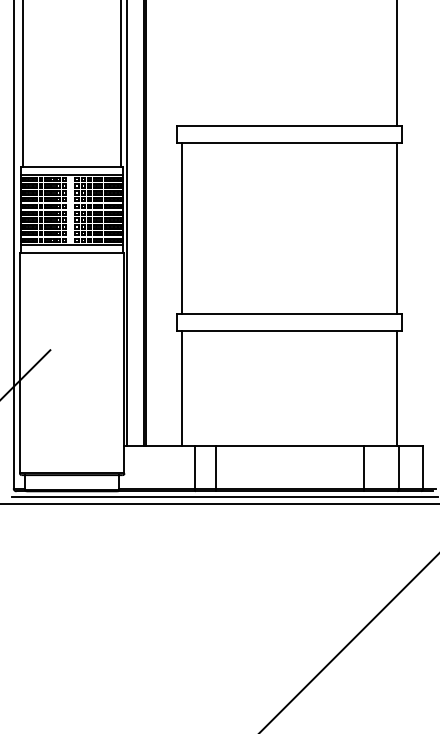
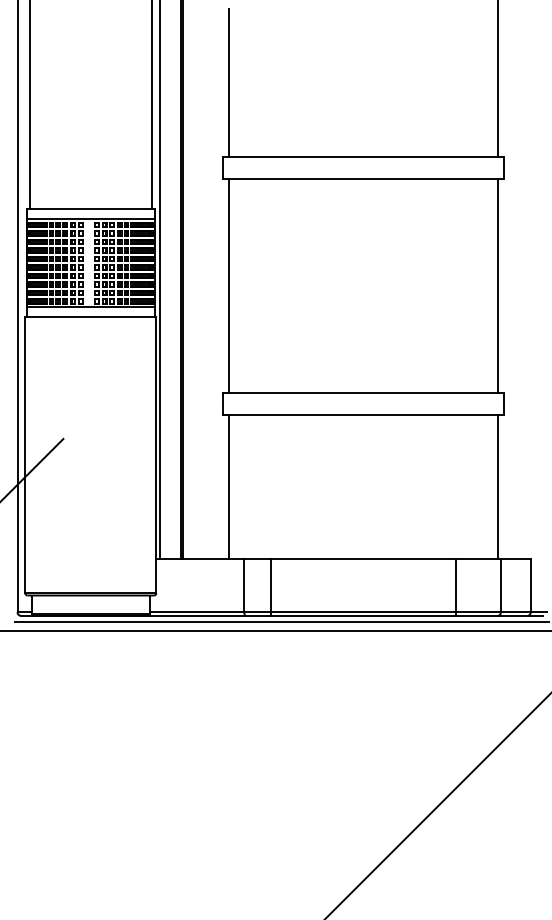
line: (182, 66) -> (228, 83), added

